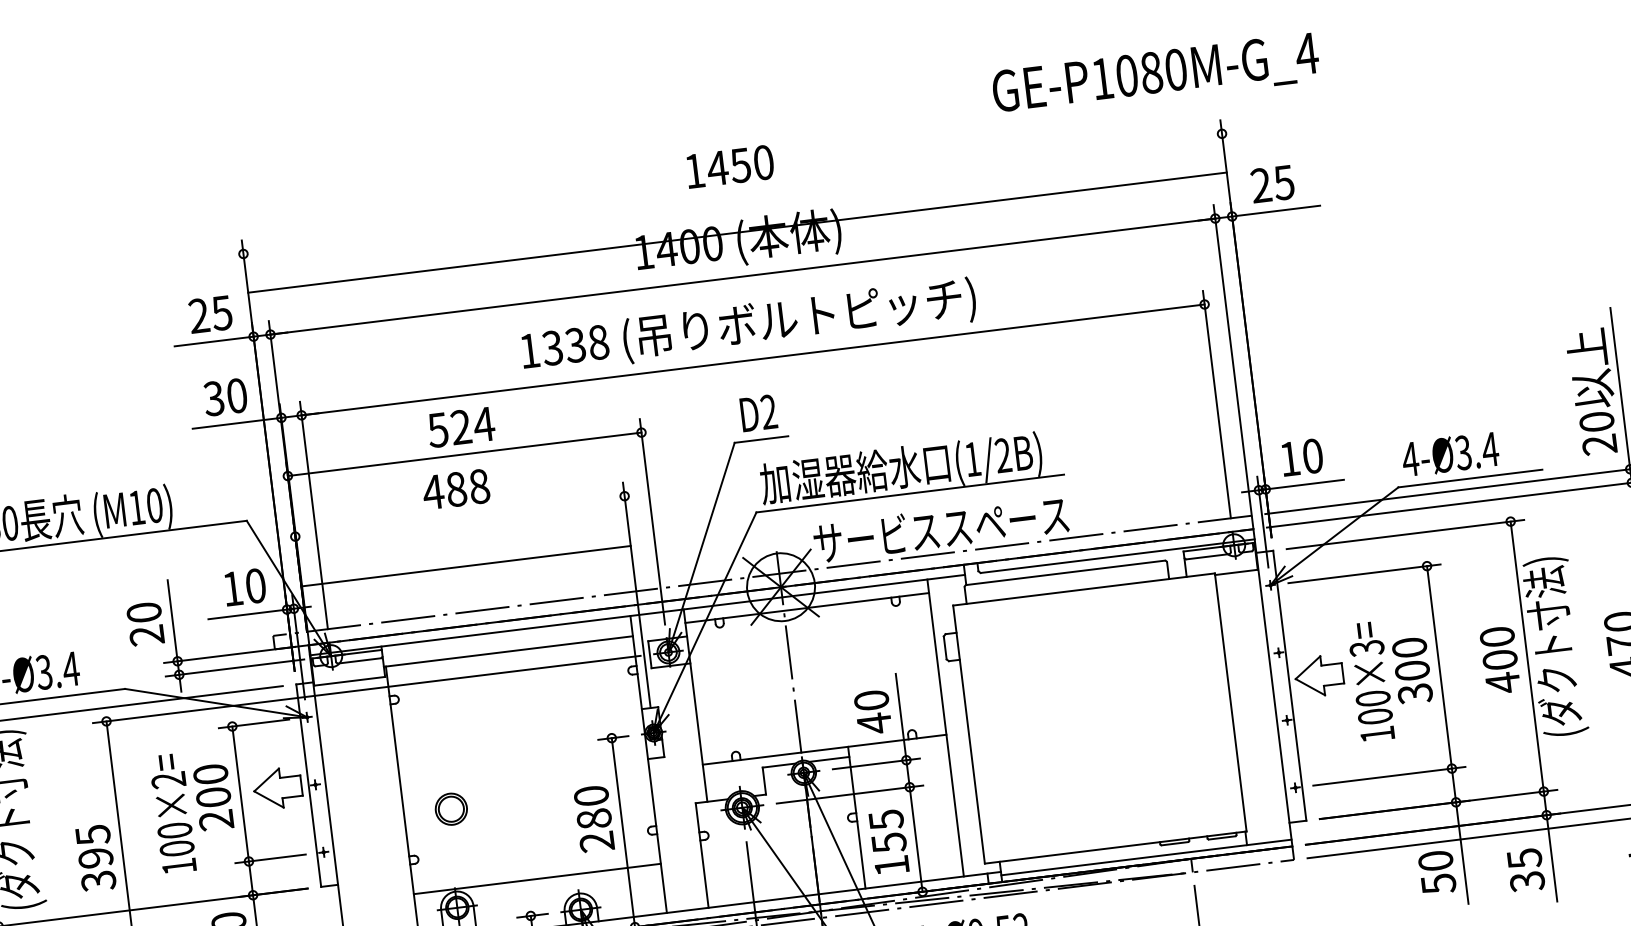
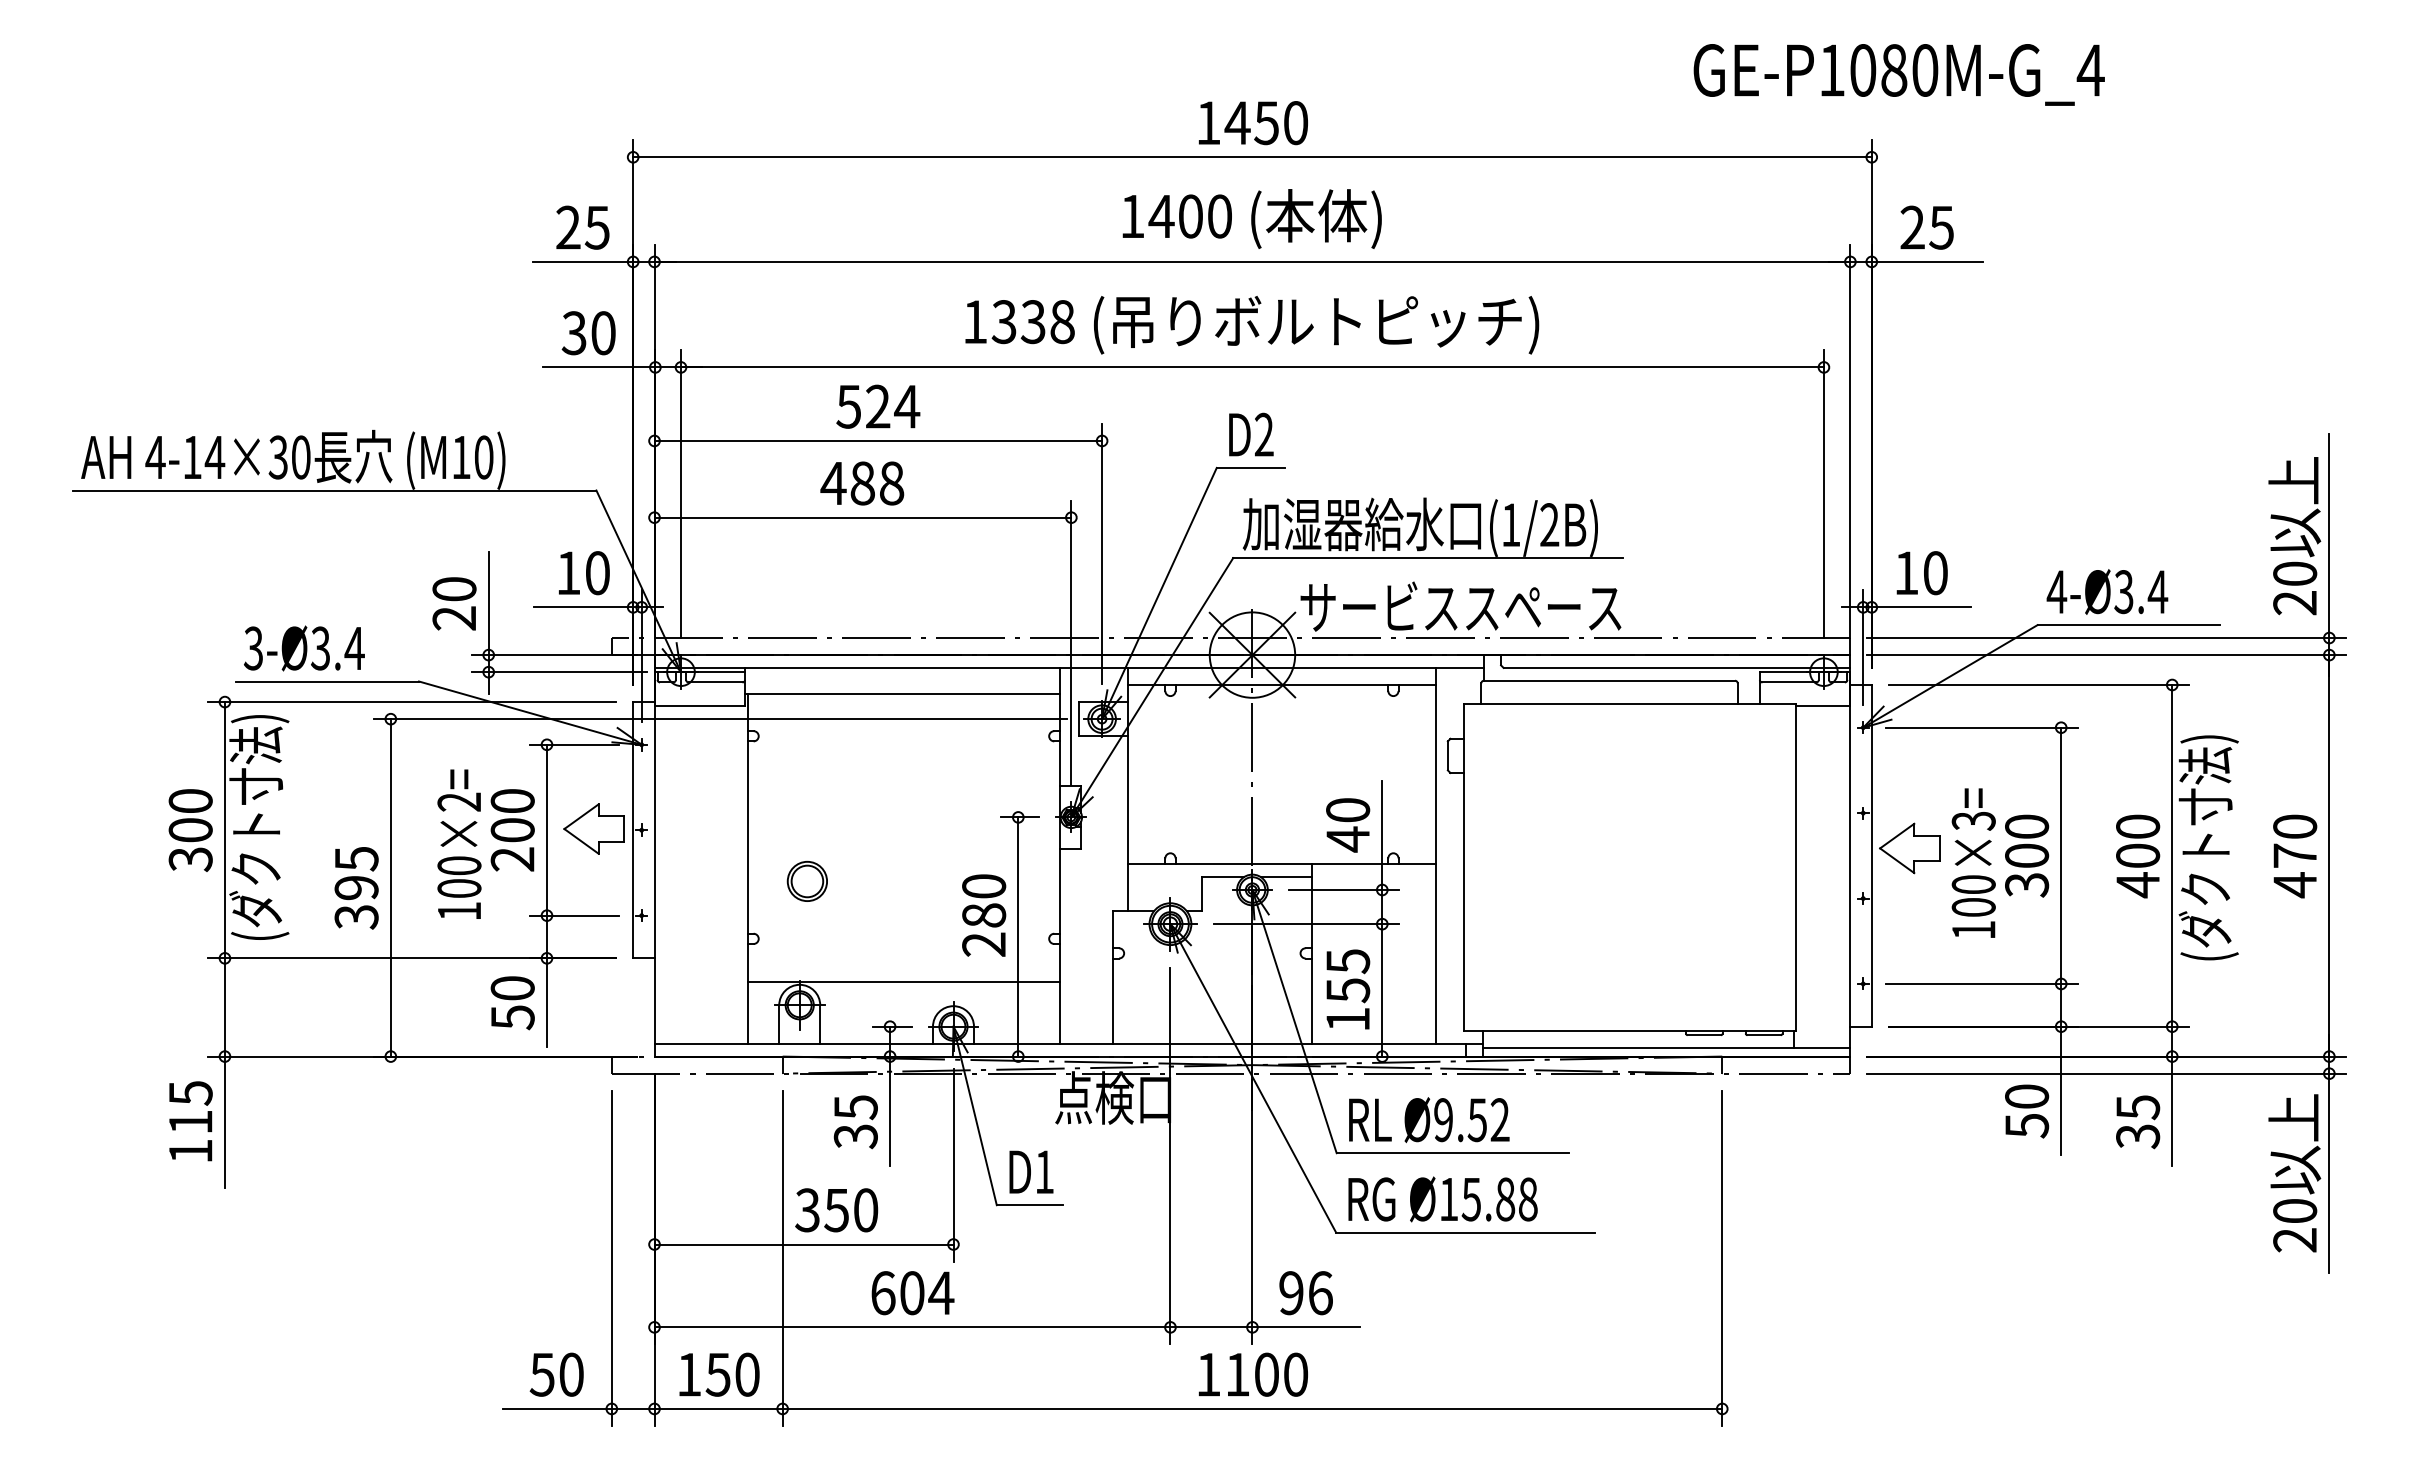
text: (1155, 75) -> (1898, 74), moved
line: (737, 232) -> (1252, 157), moved
line: (465, 566) -> (862, 517), moved

